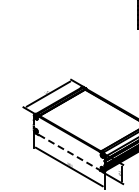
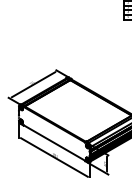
line: (69, 152) -> (54, 143), dashed -> solid

